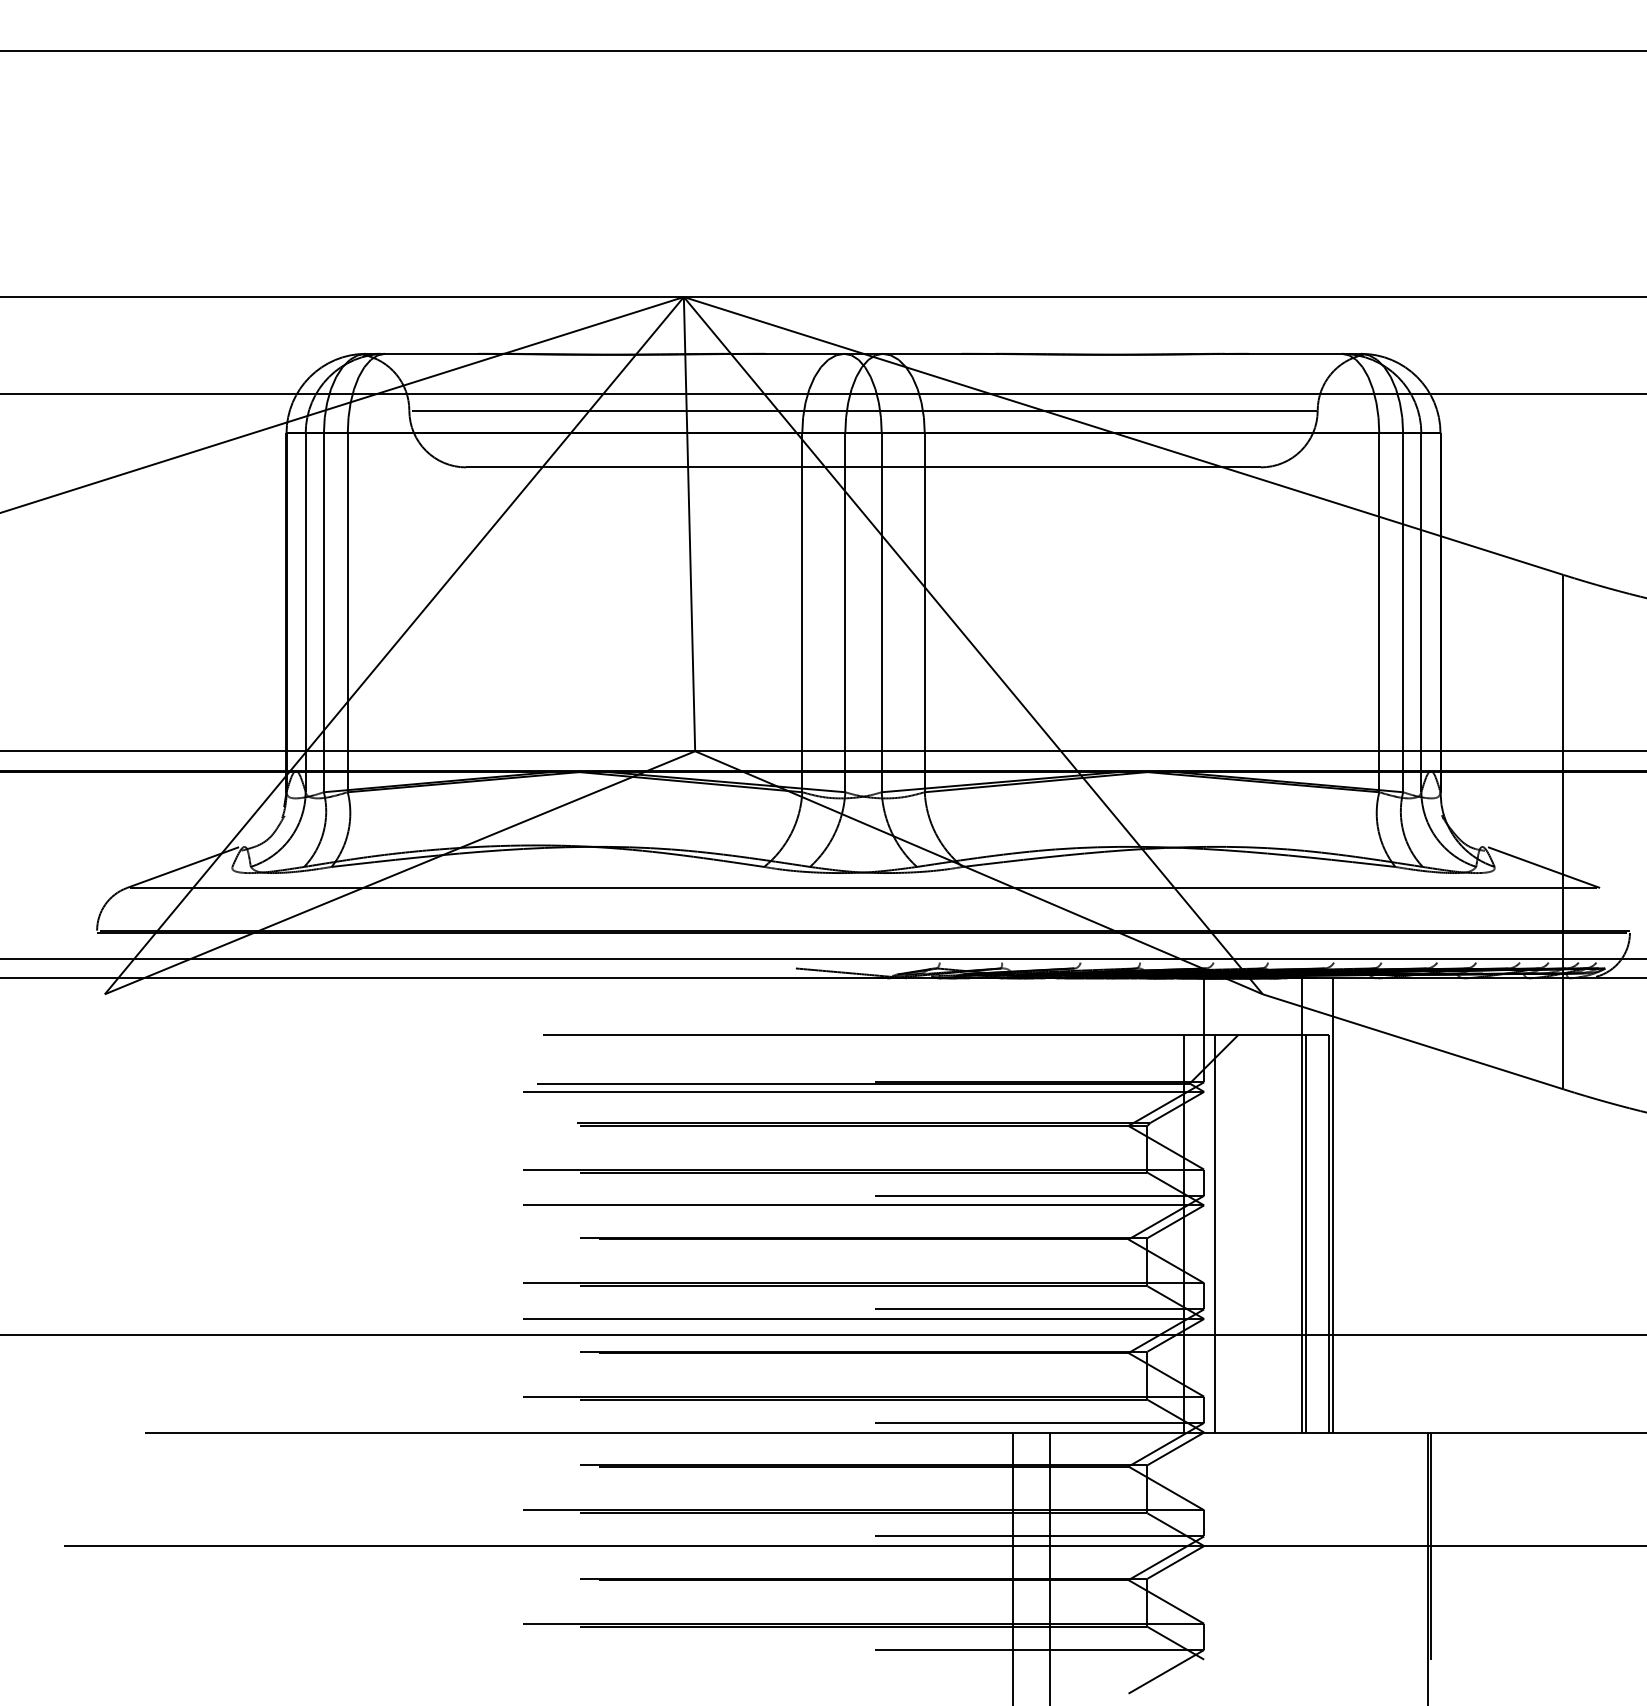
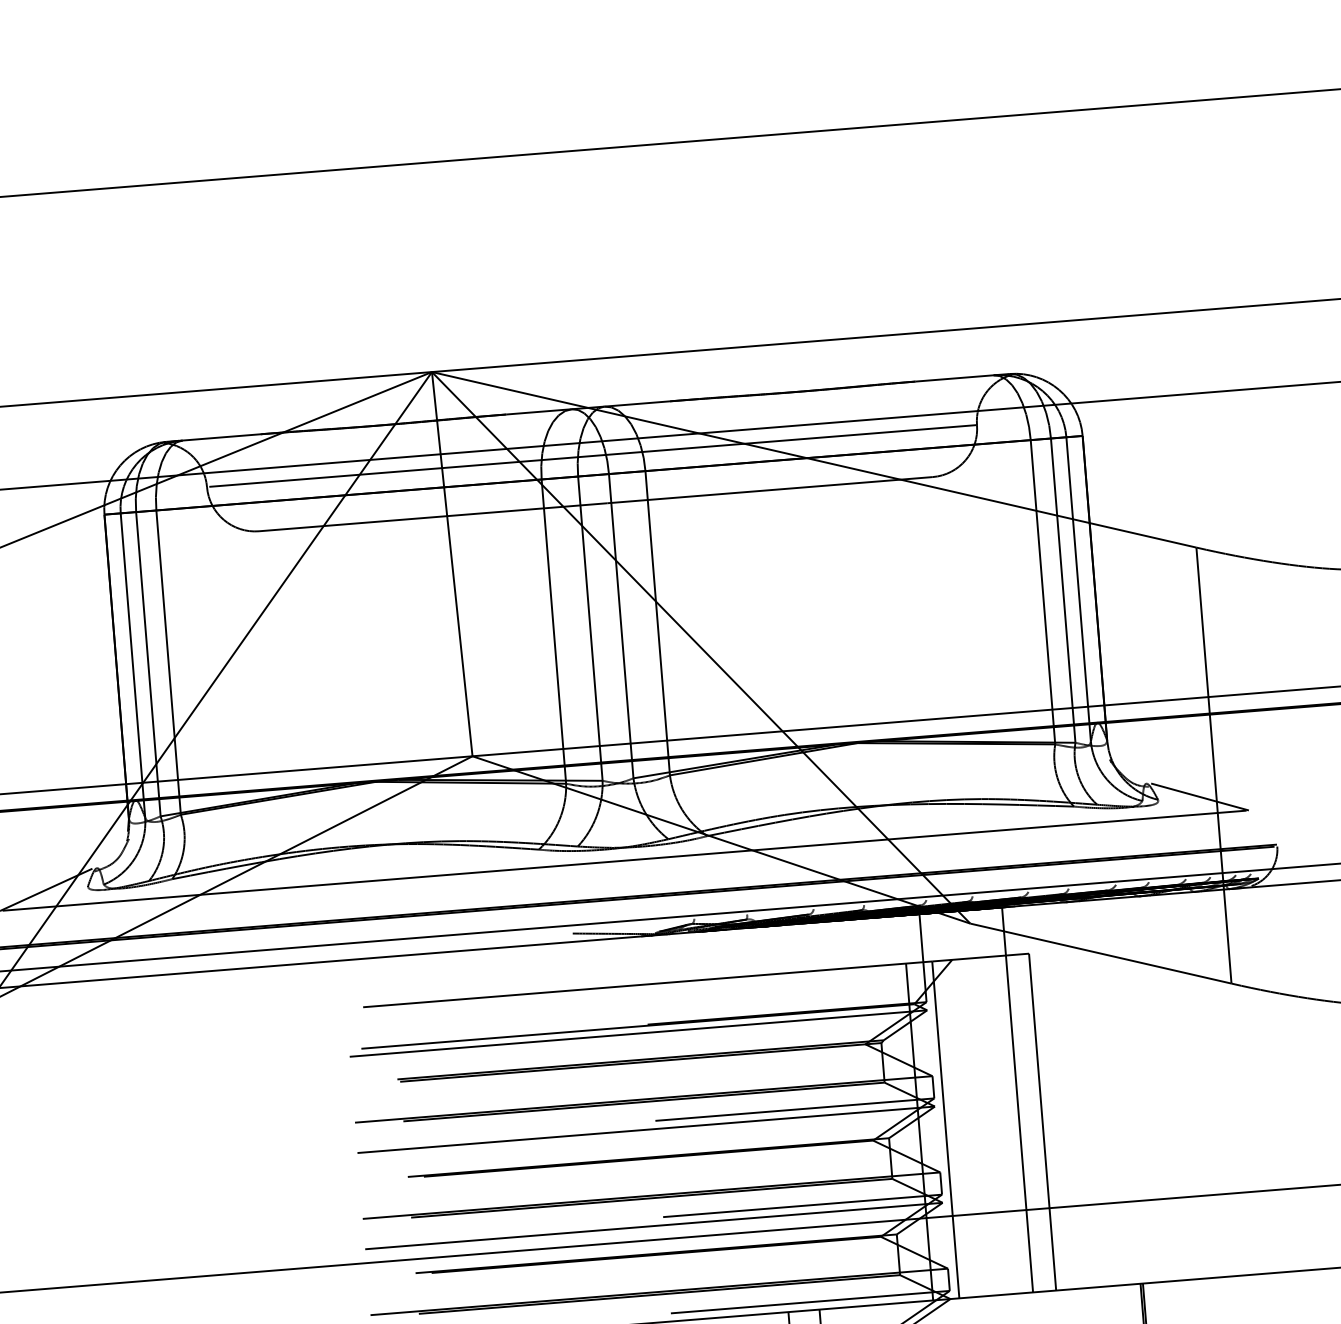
line: (1332, 1205) -> (1043, 1097), removed
line: (1306, 1233) -> (1023, 1123), removed

